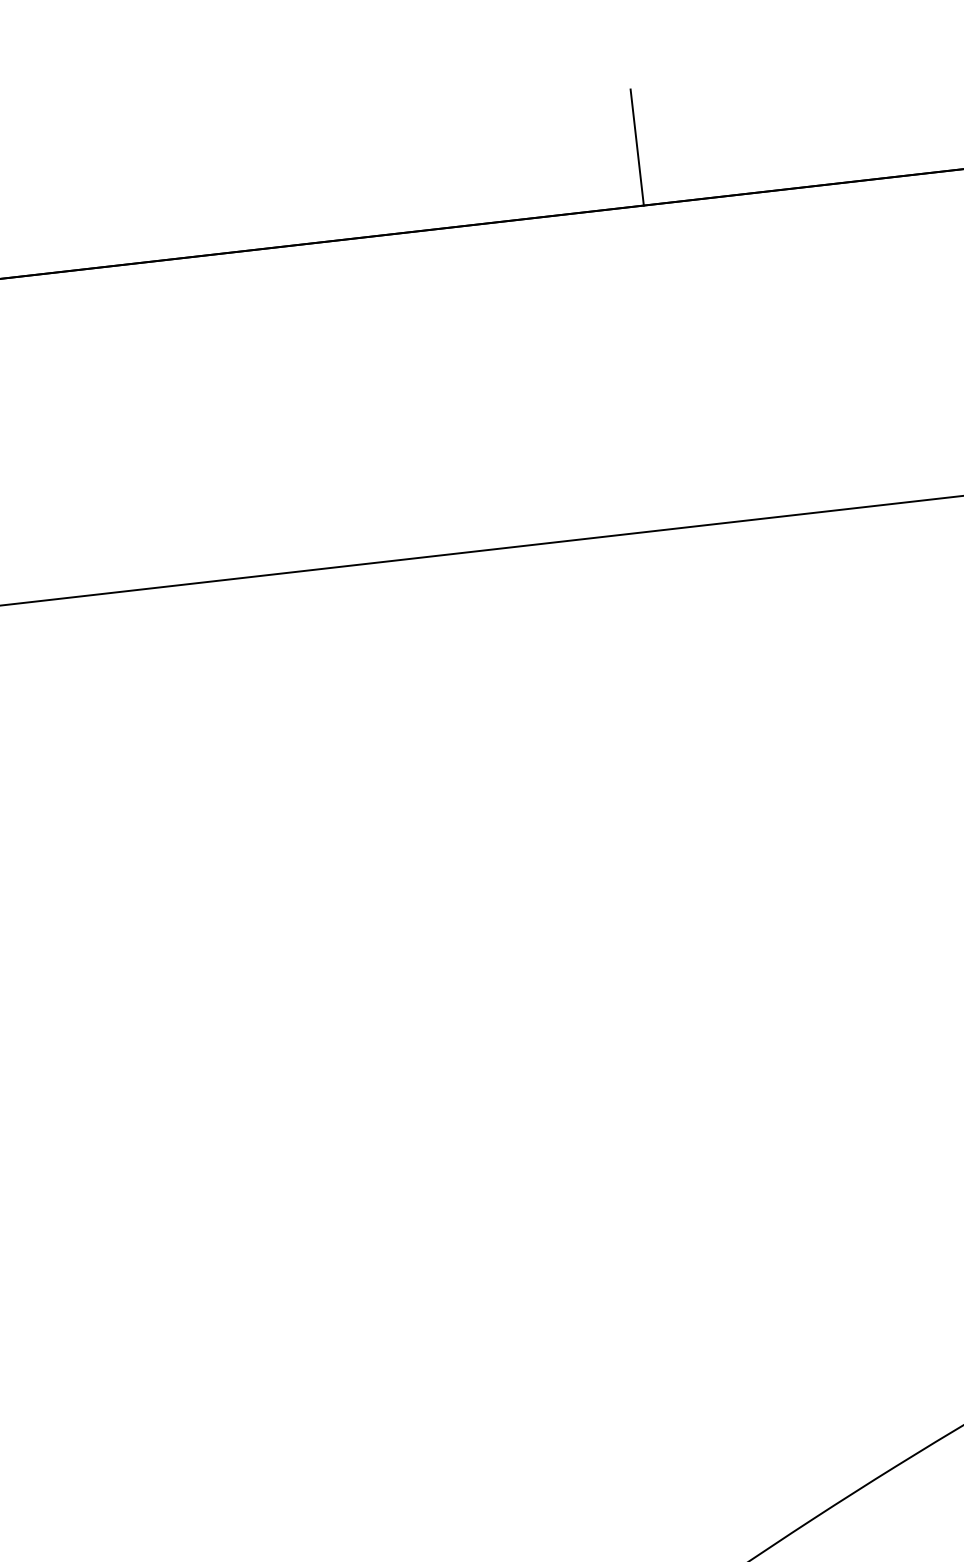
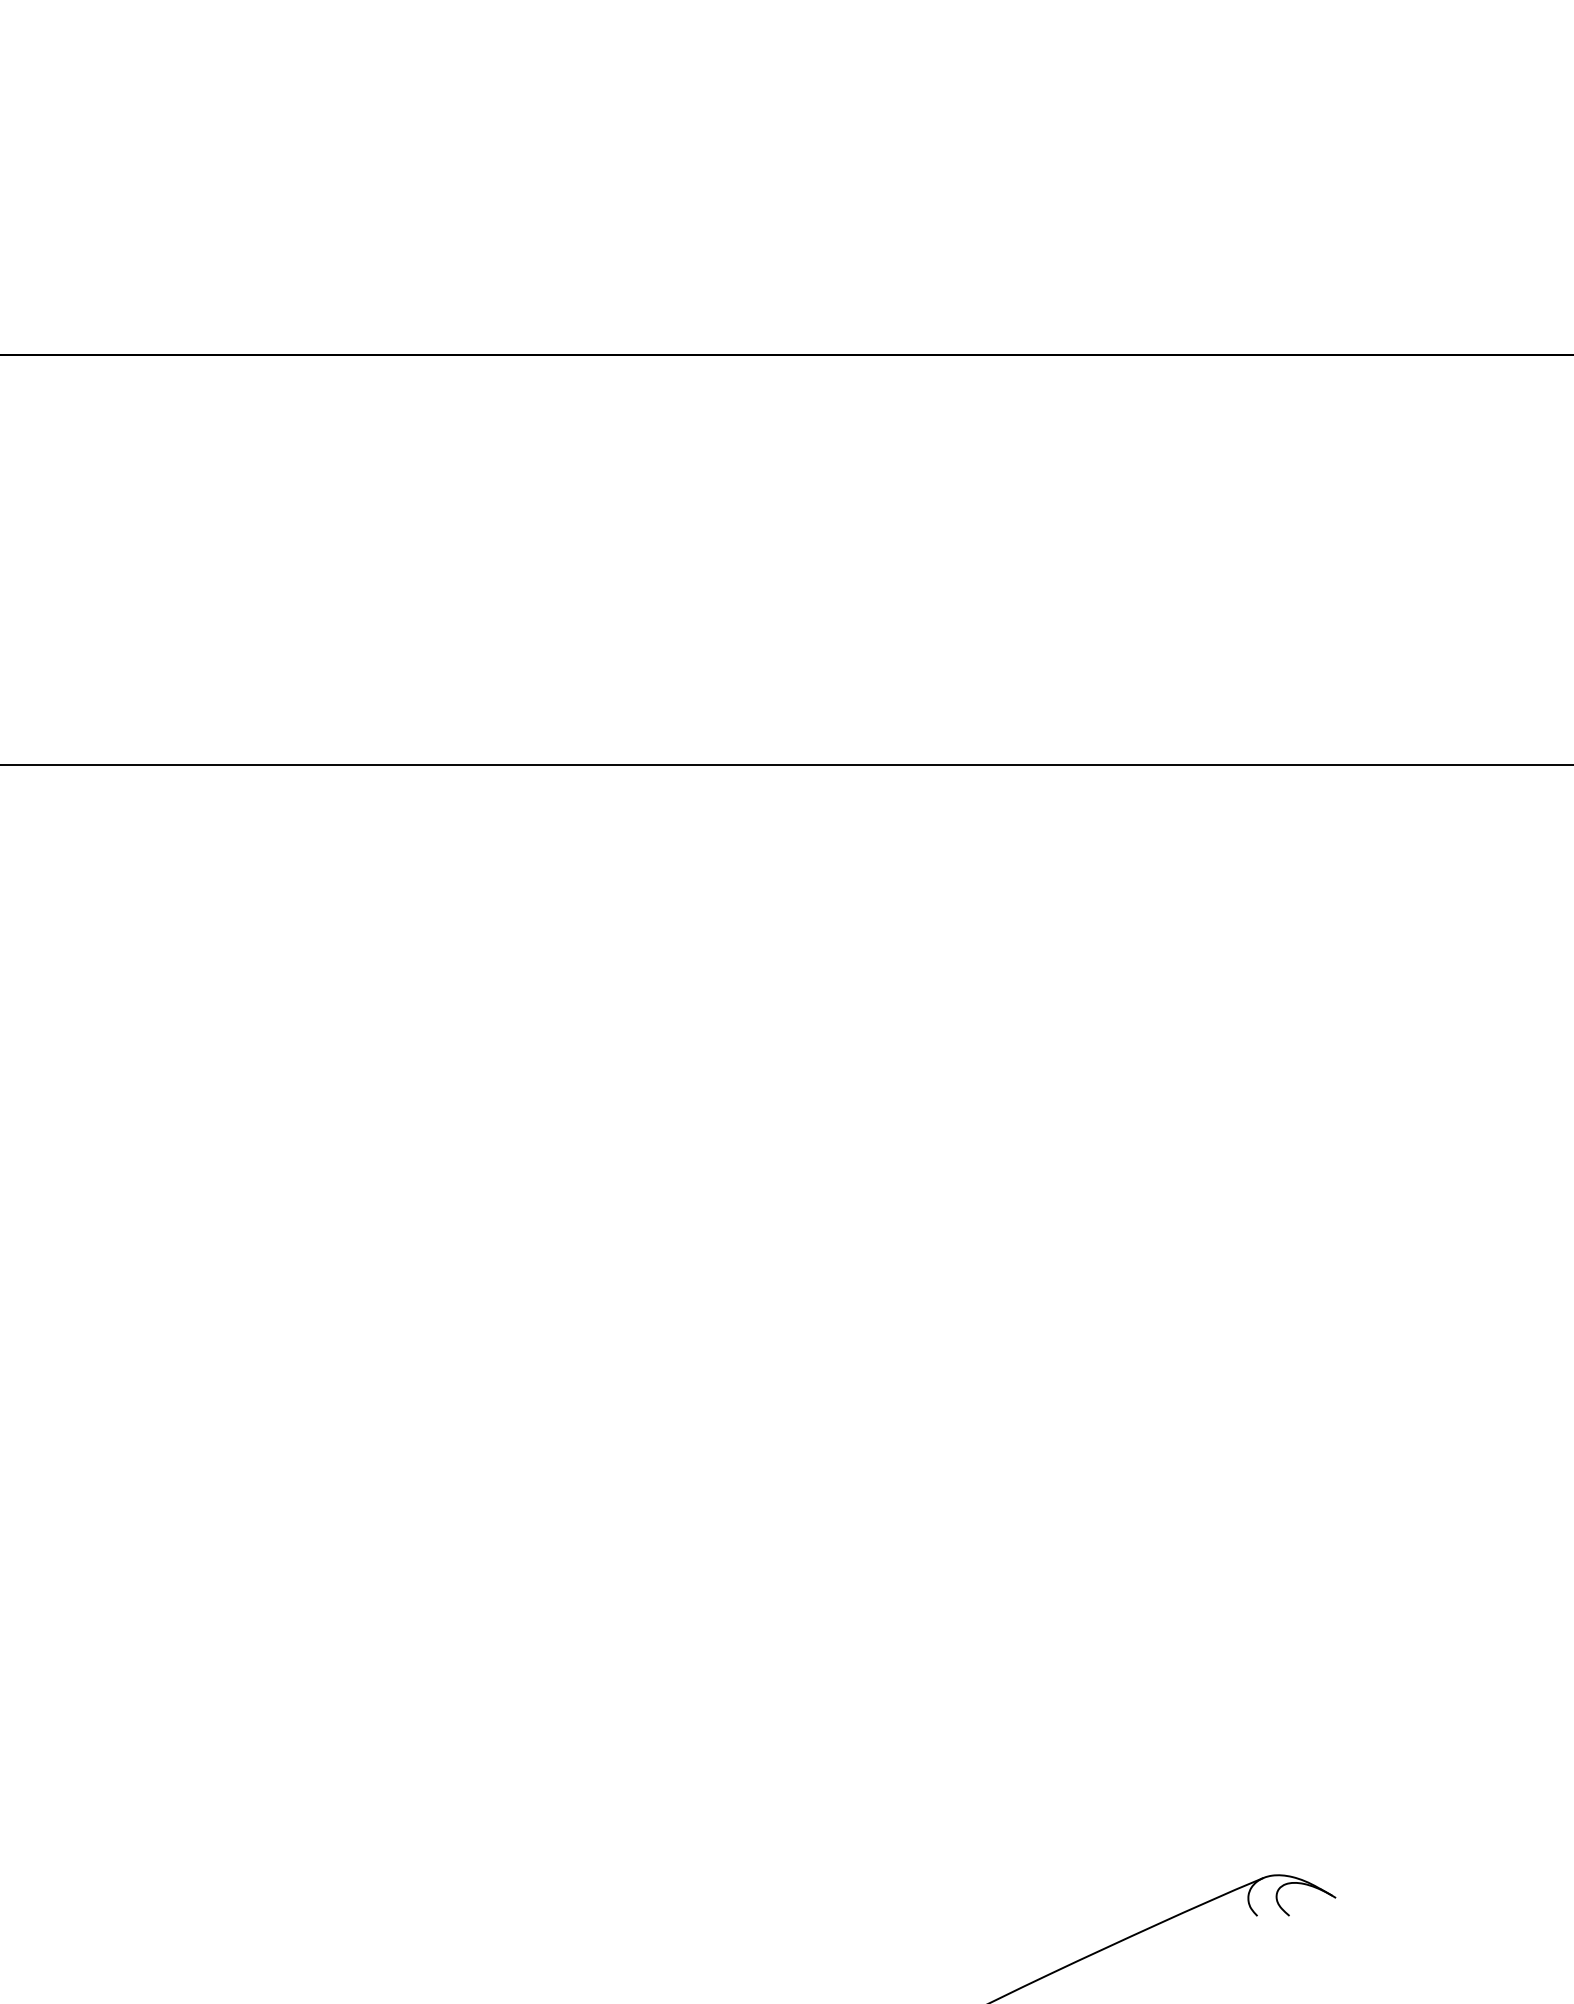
line: (637, 147) -> (914, 280), removed

